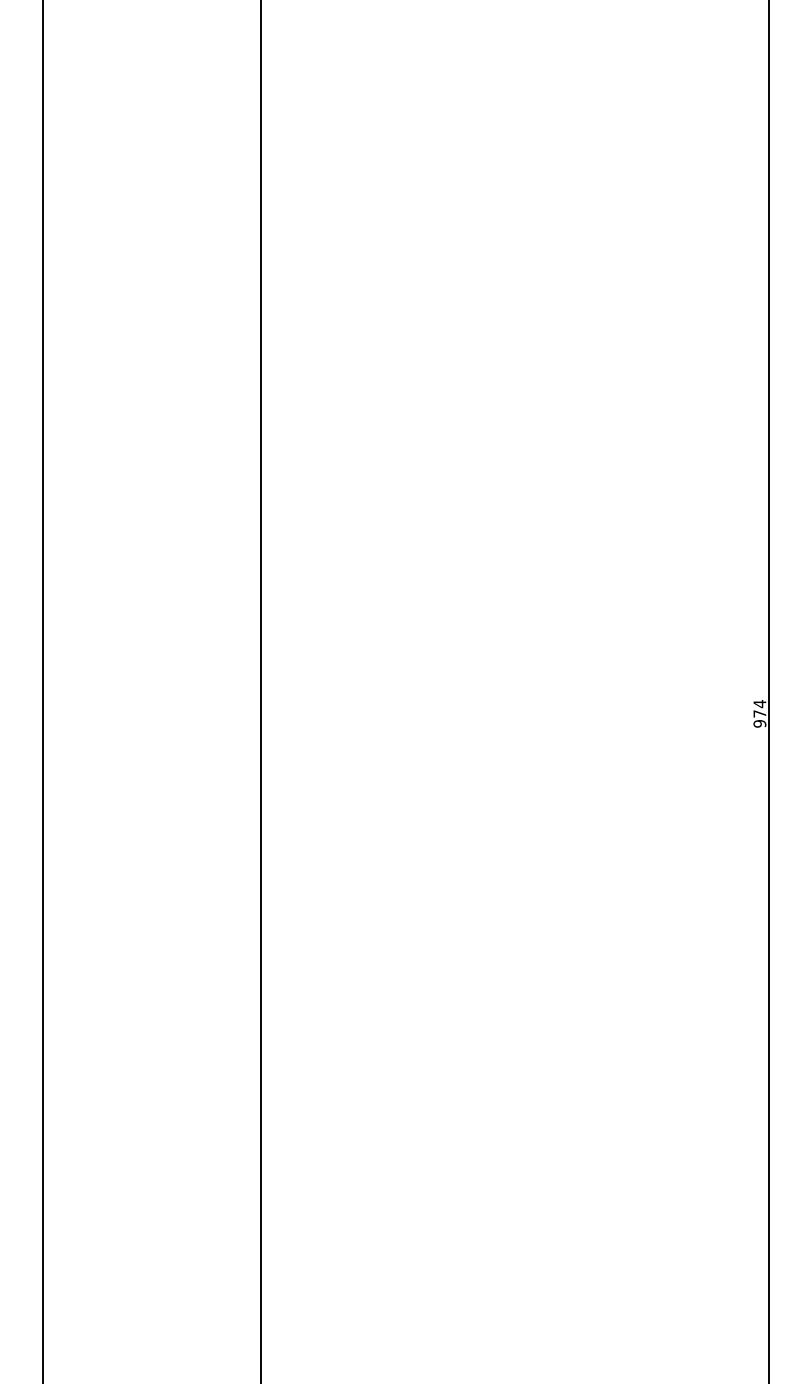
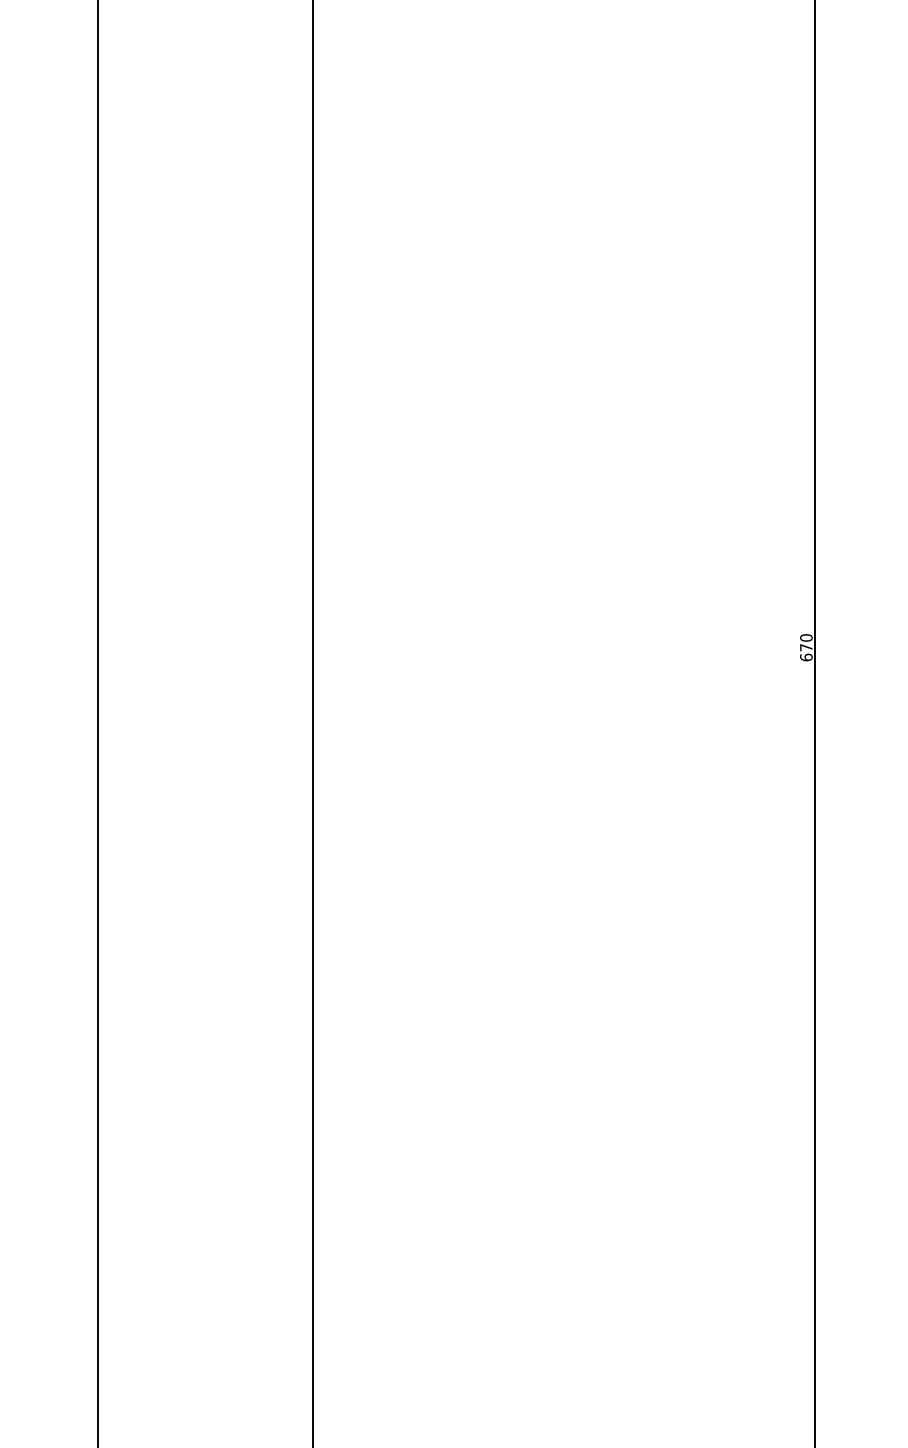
text: (760, 713) -> (806, 647), 974 -> 670

